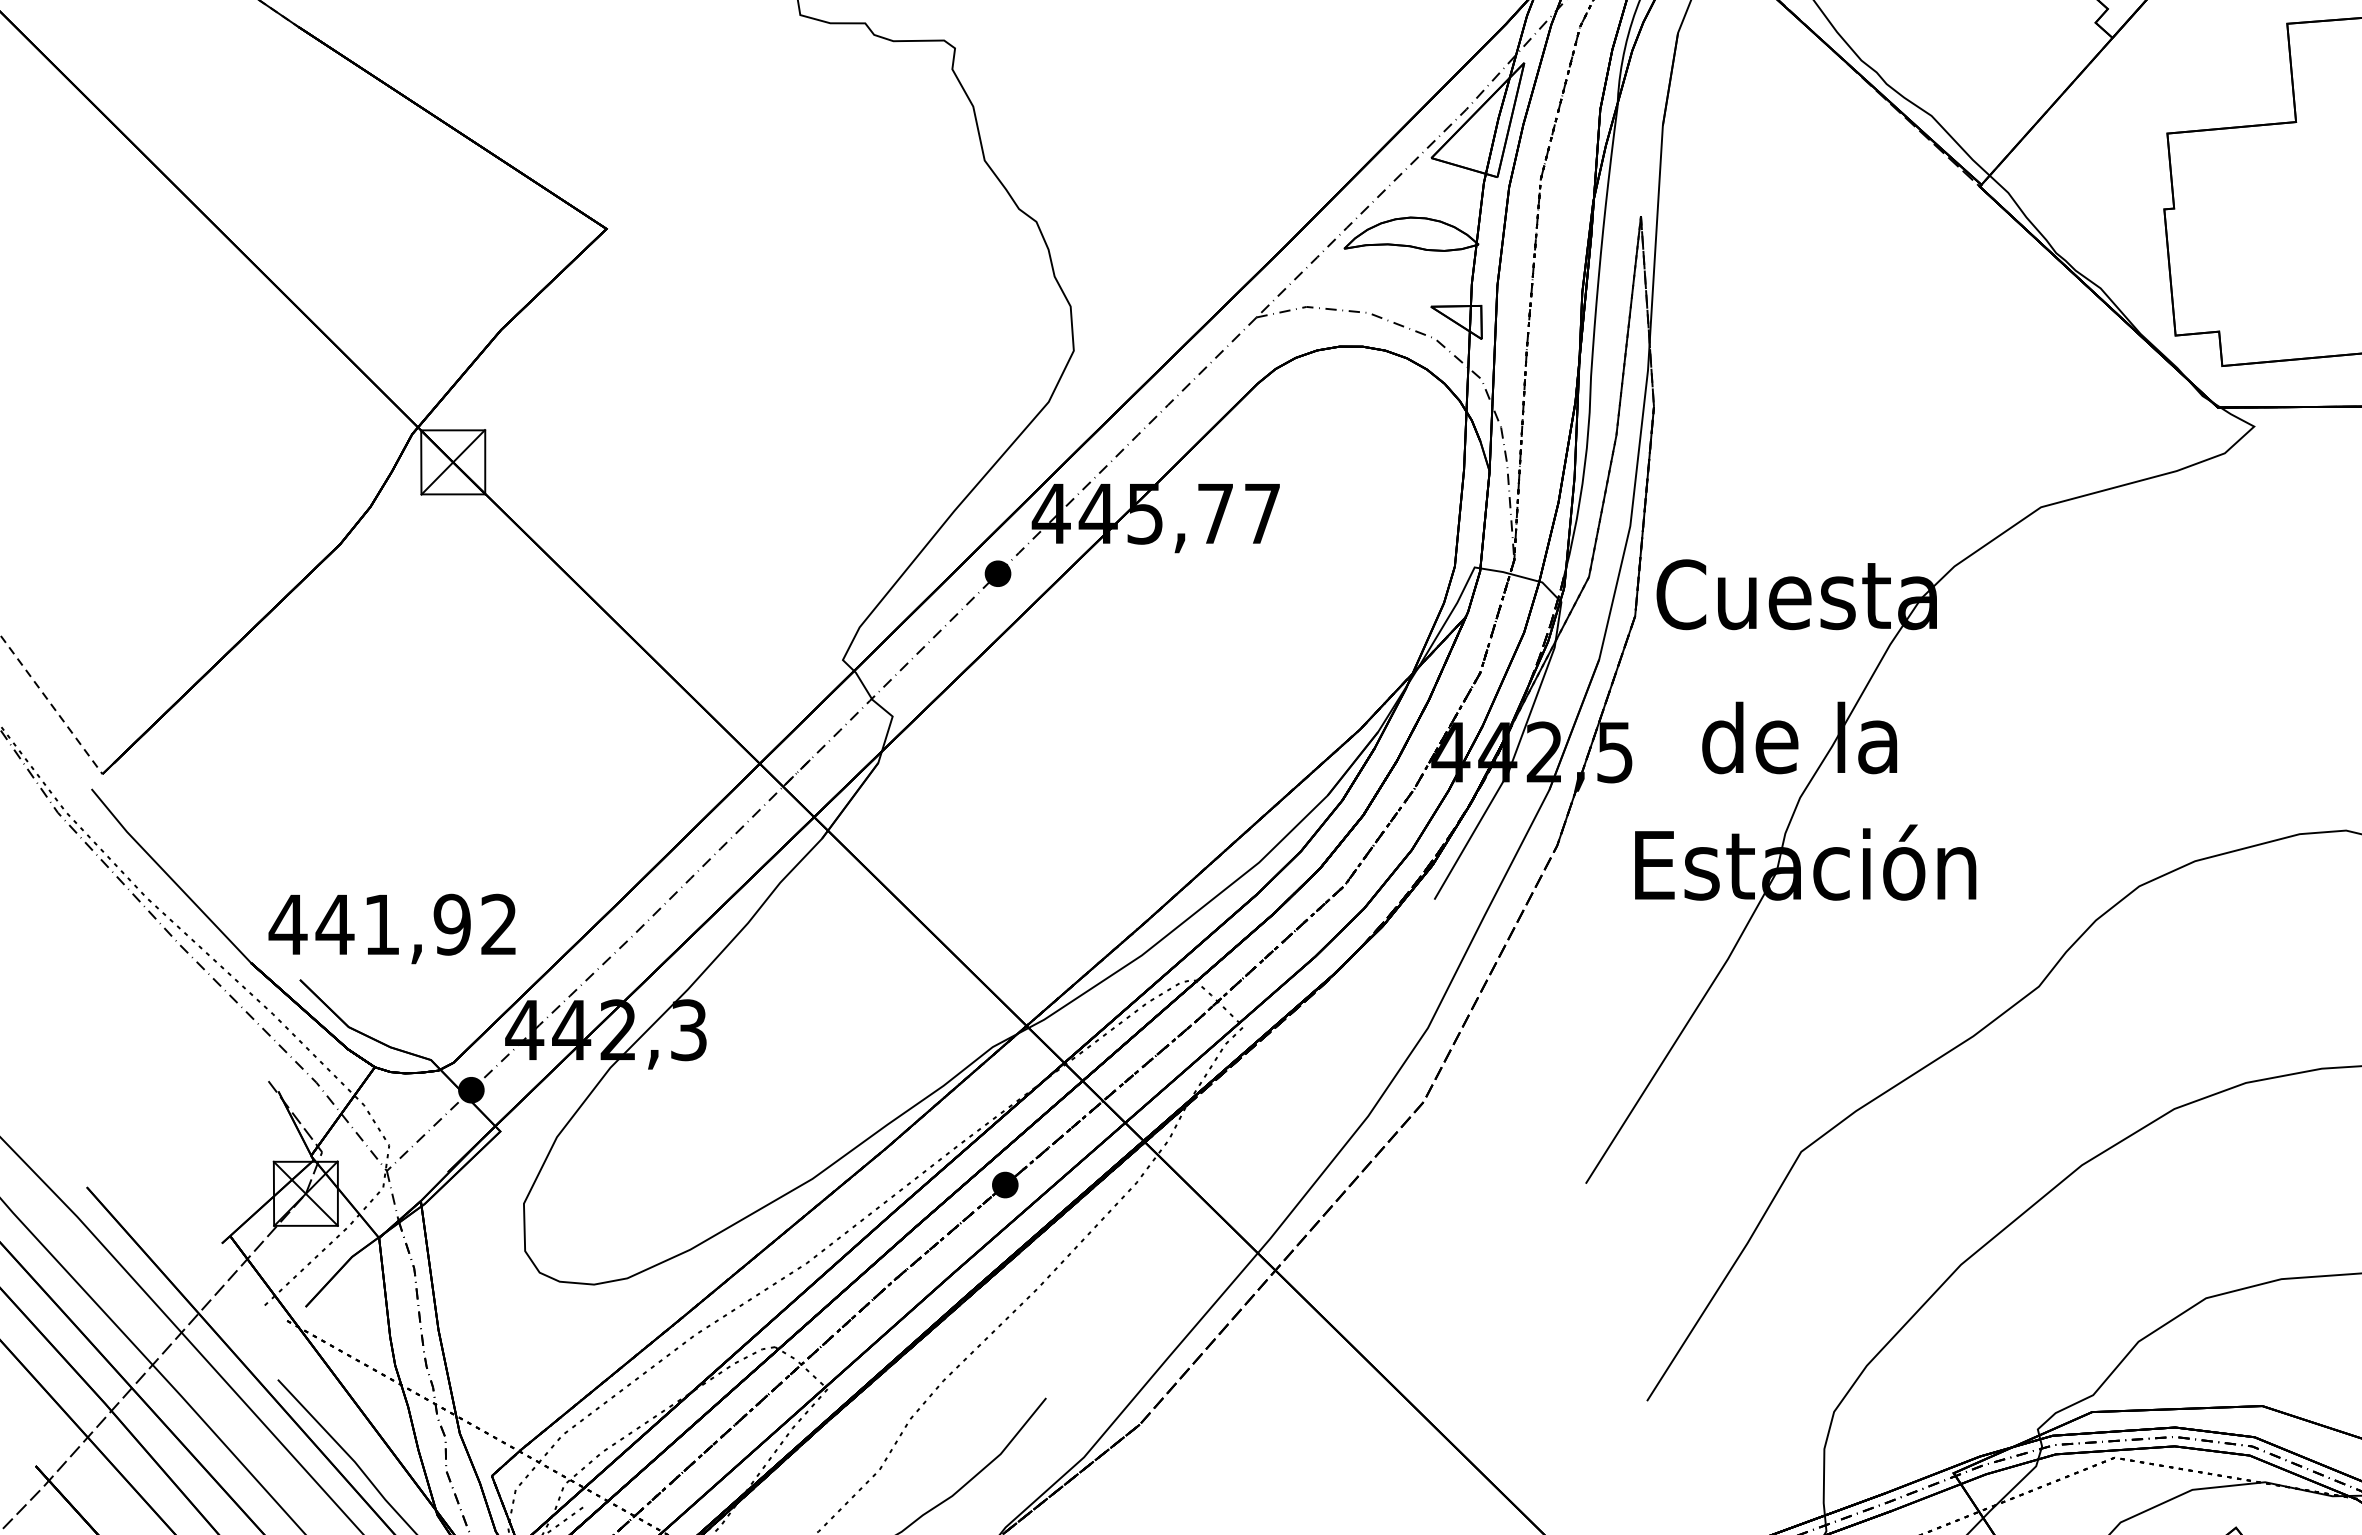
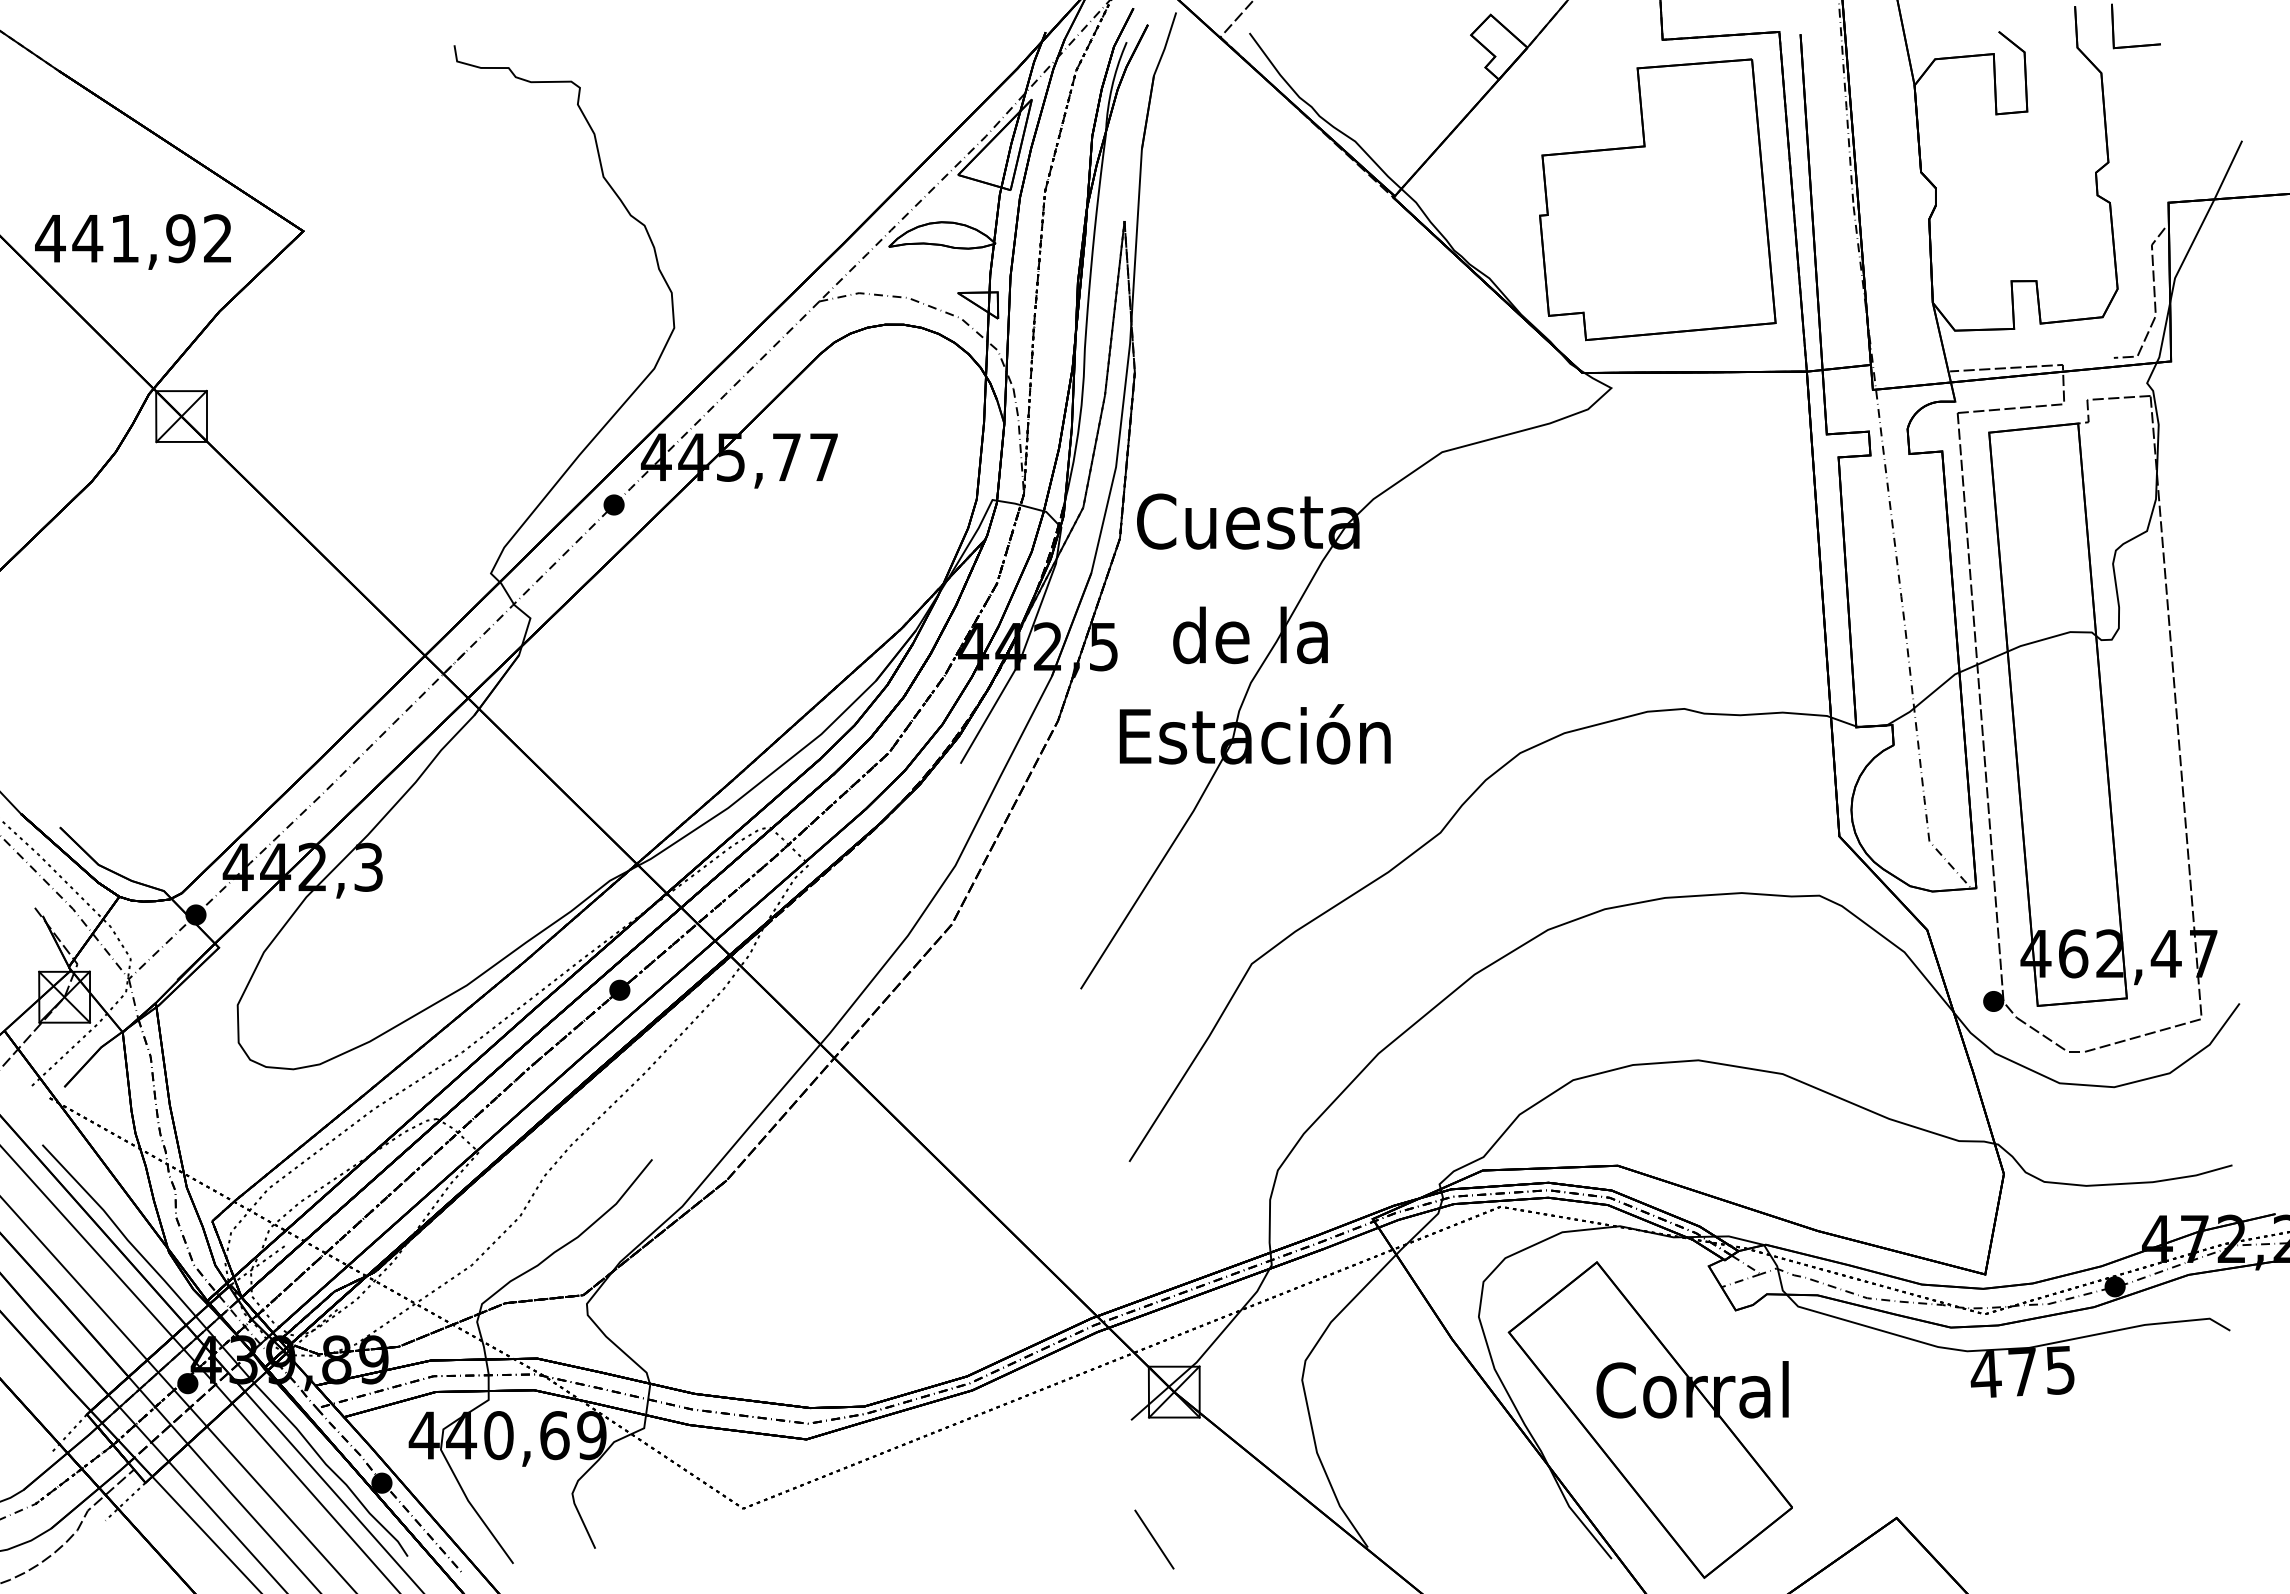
text: (391, 928) -> (132, 241), moved

